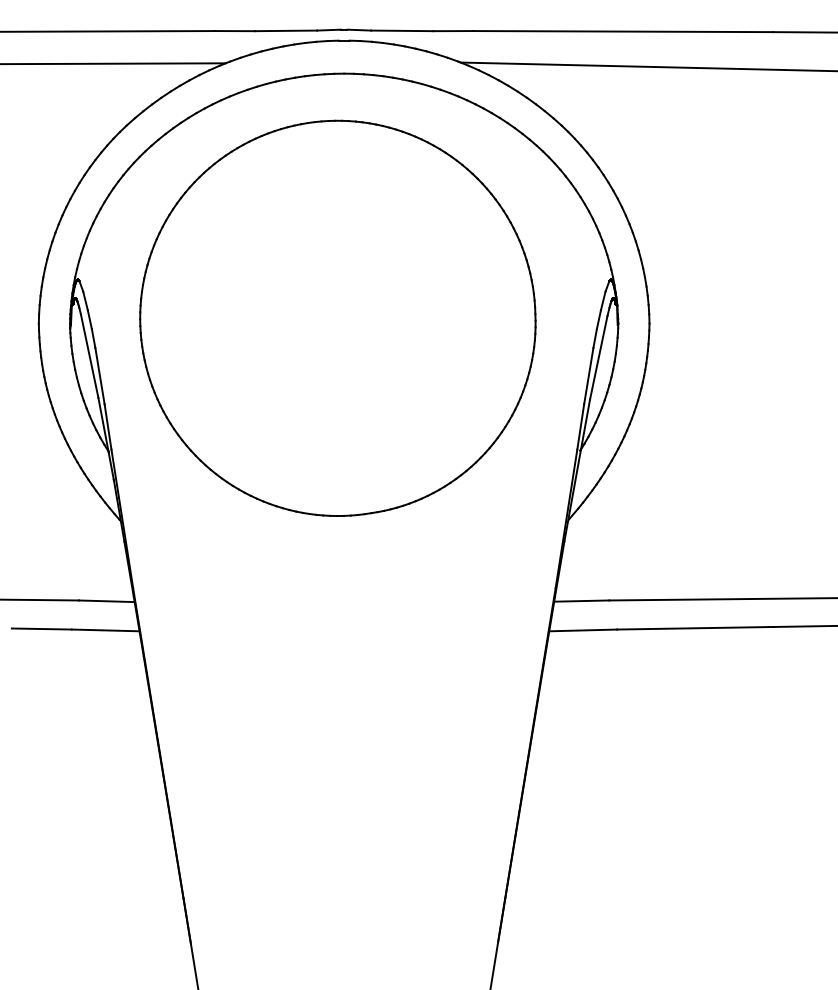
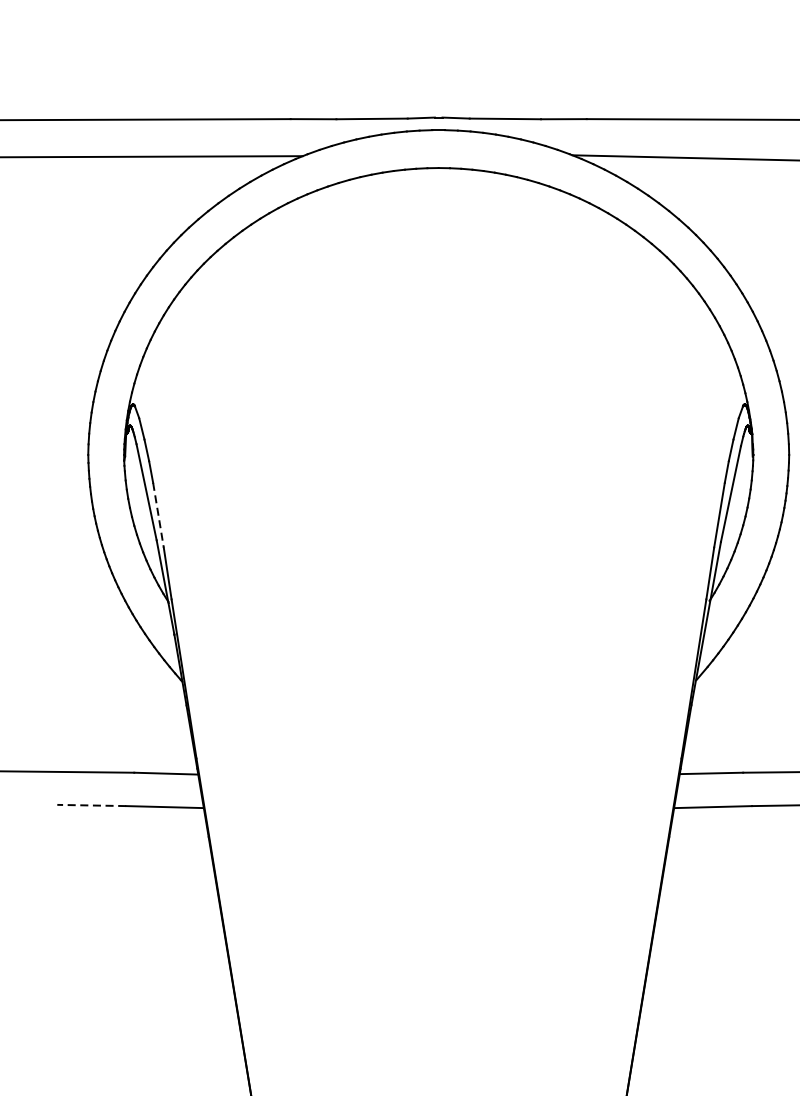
part: (337, 317) -> (431, 447), removed
line: (100, 376) -> (159, 515), solid -> dashed
line: (41, 629) -> (91, 806), solid -> dashed

